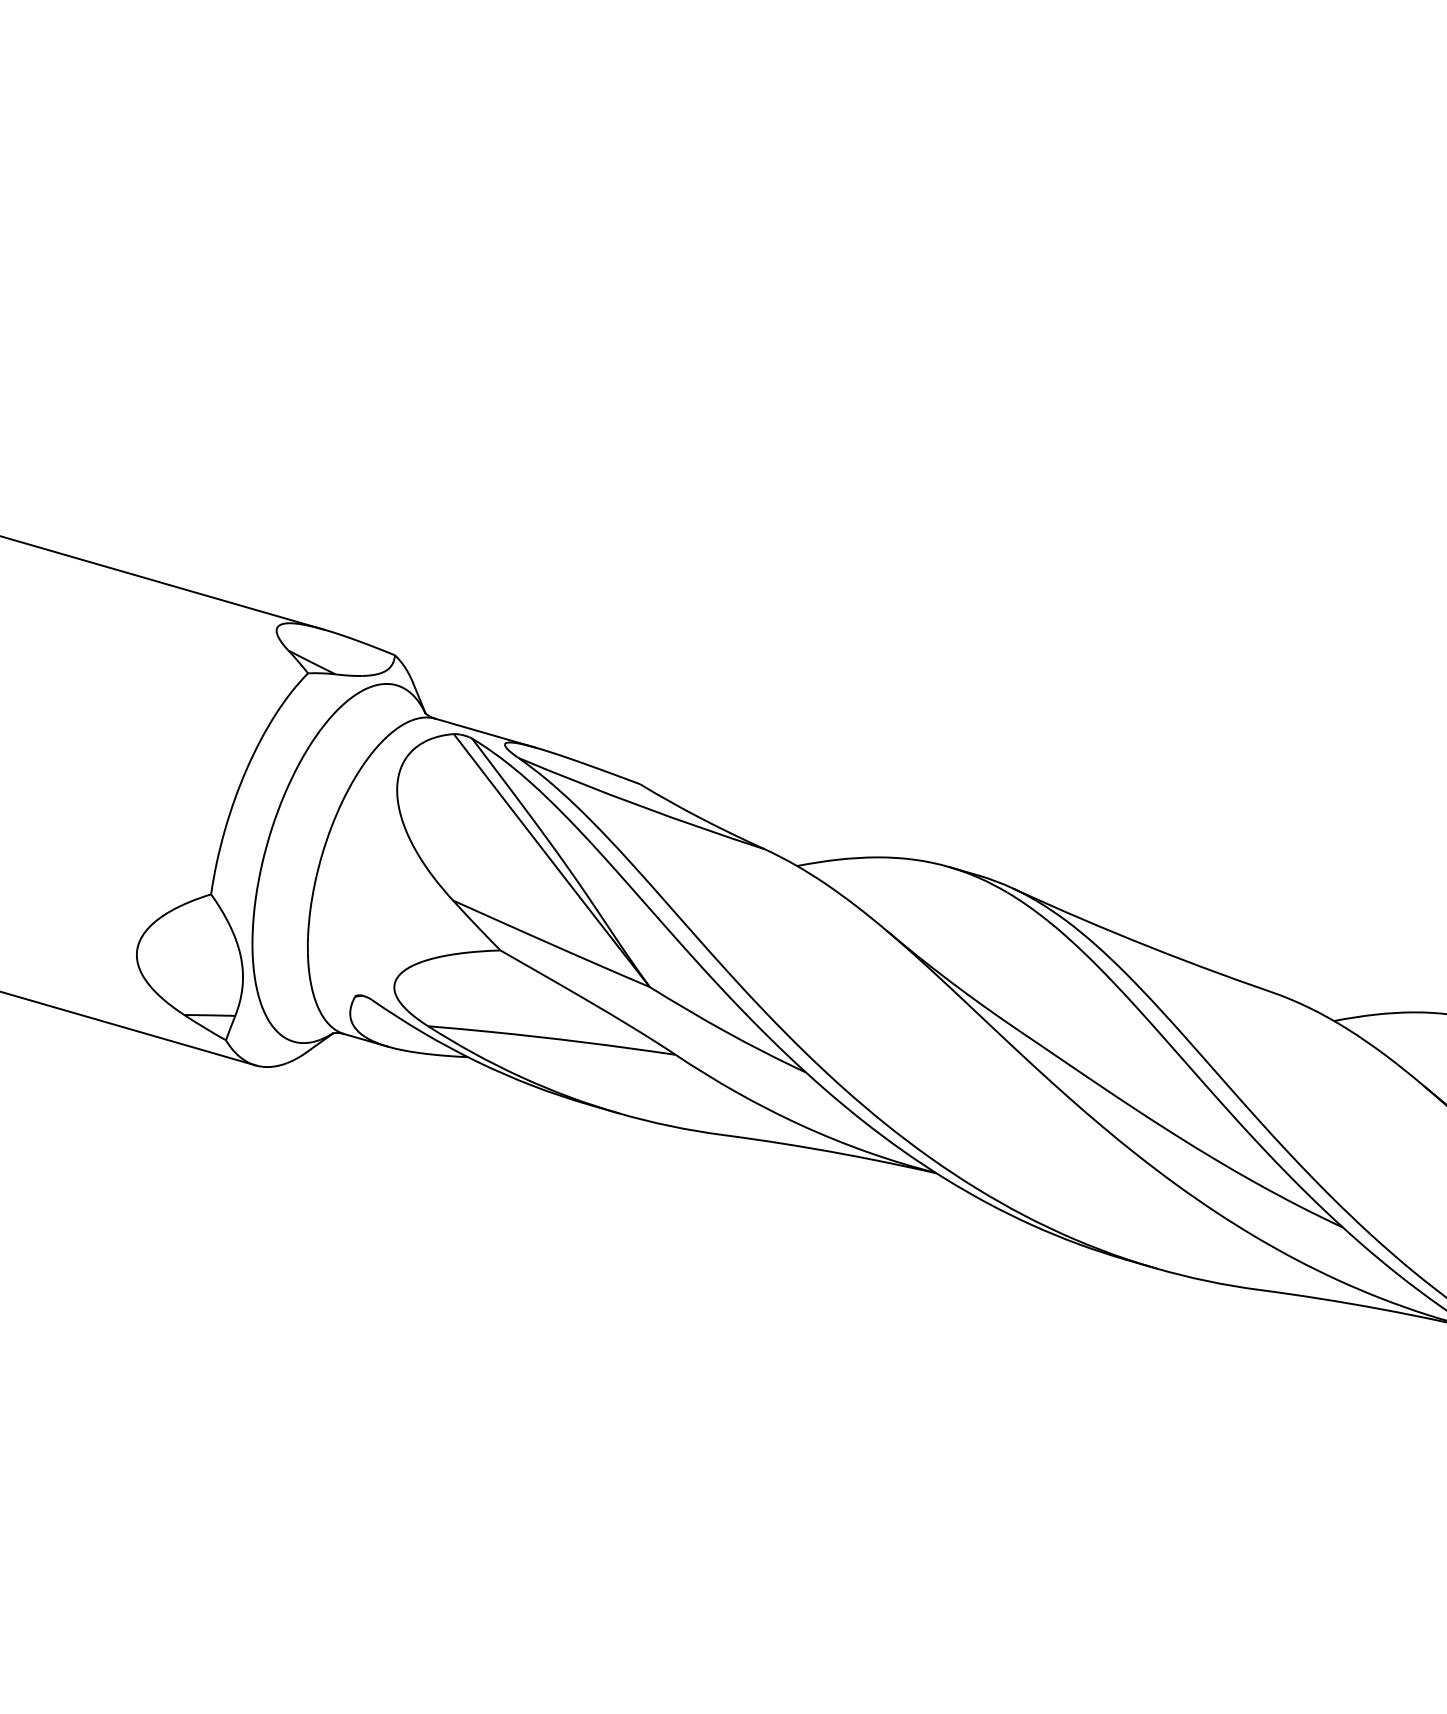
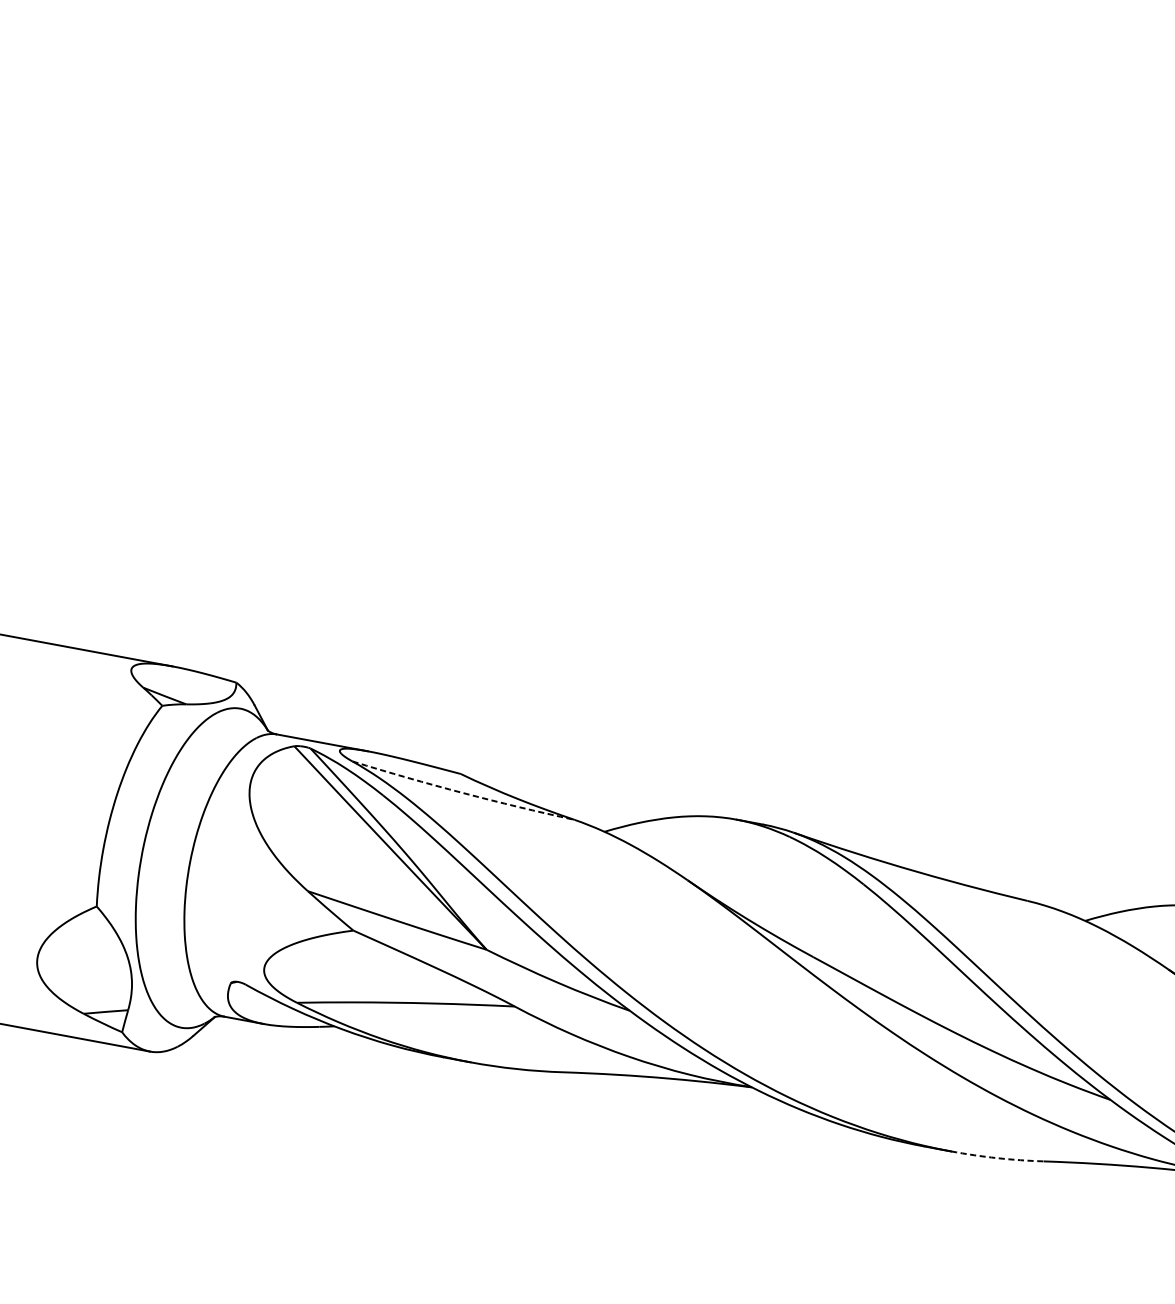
arc: (640, 806) -> (463, 793), solid -> dashed
arc: (1207, 1281) -> (997, 1158), solid -> dashed

